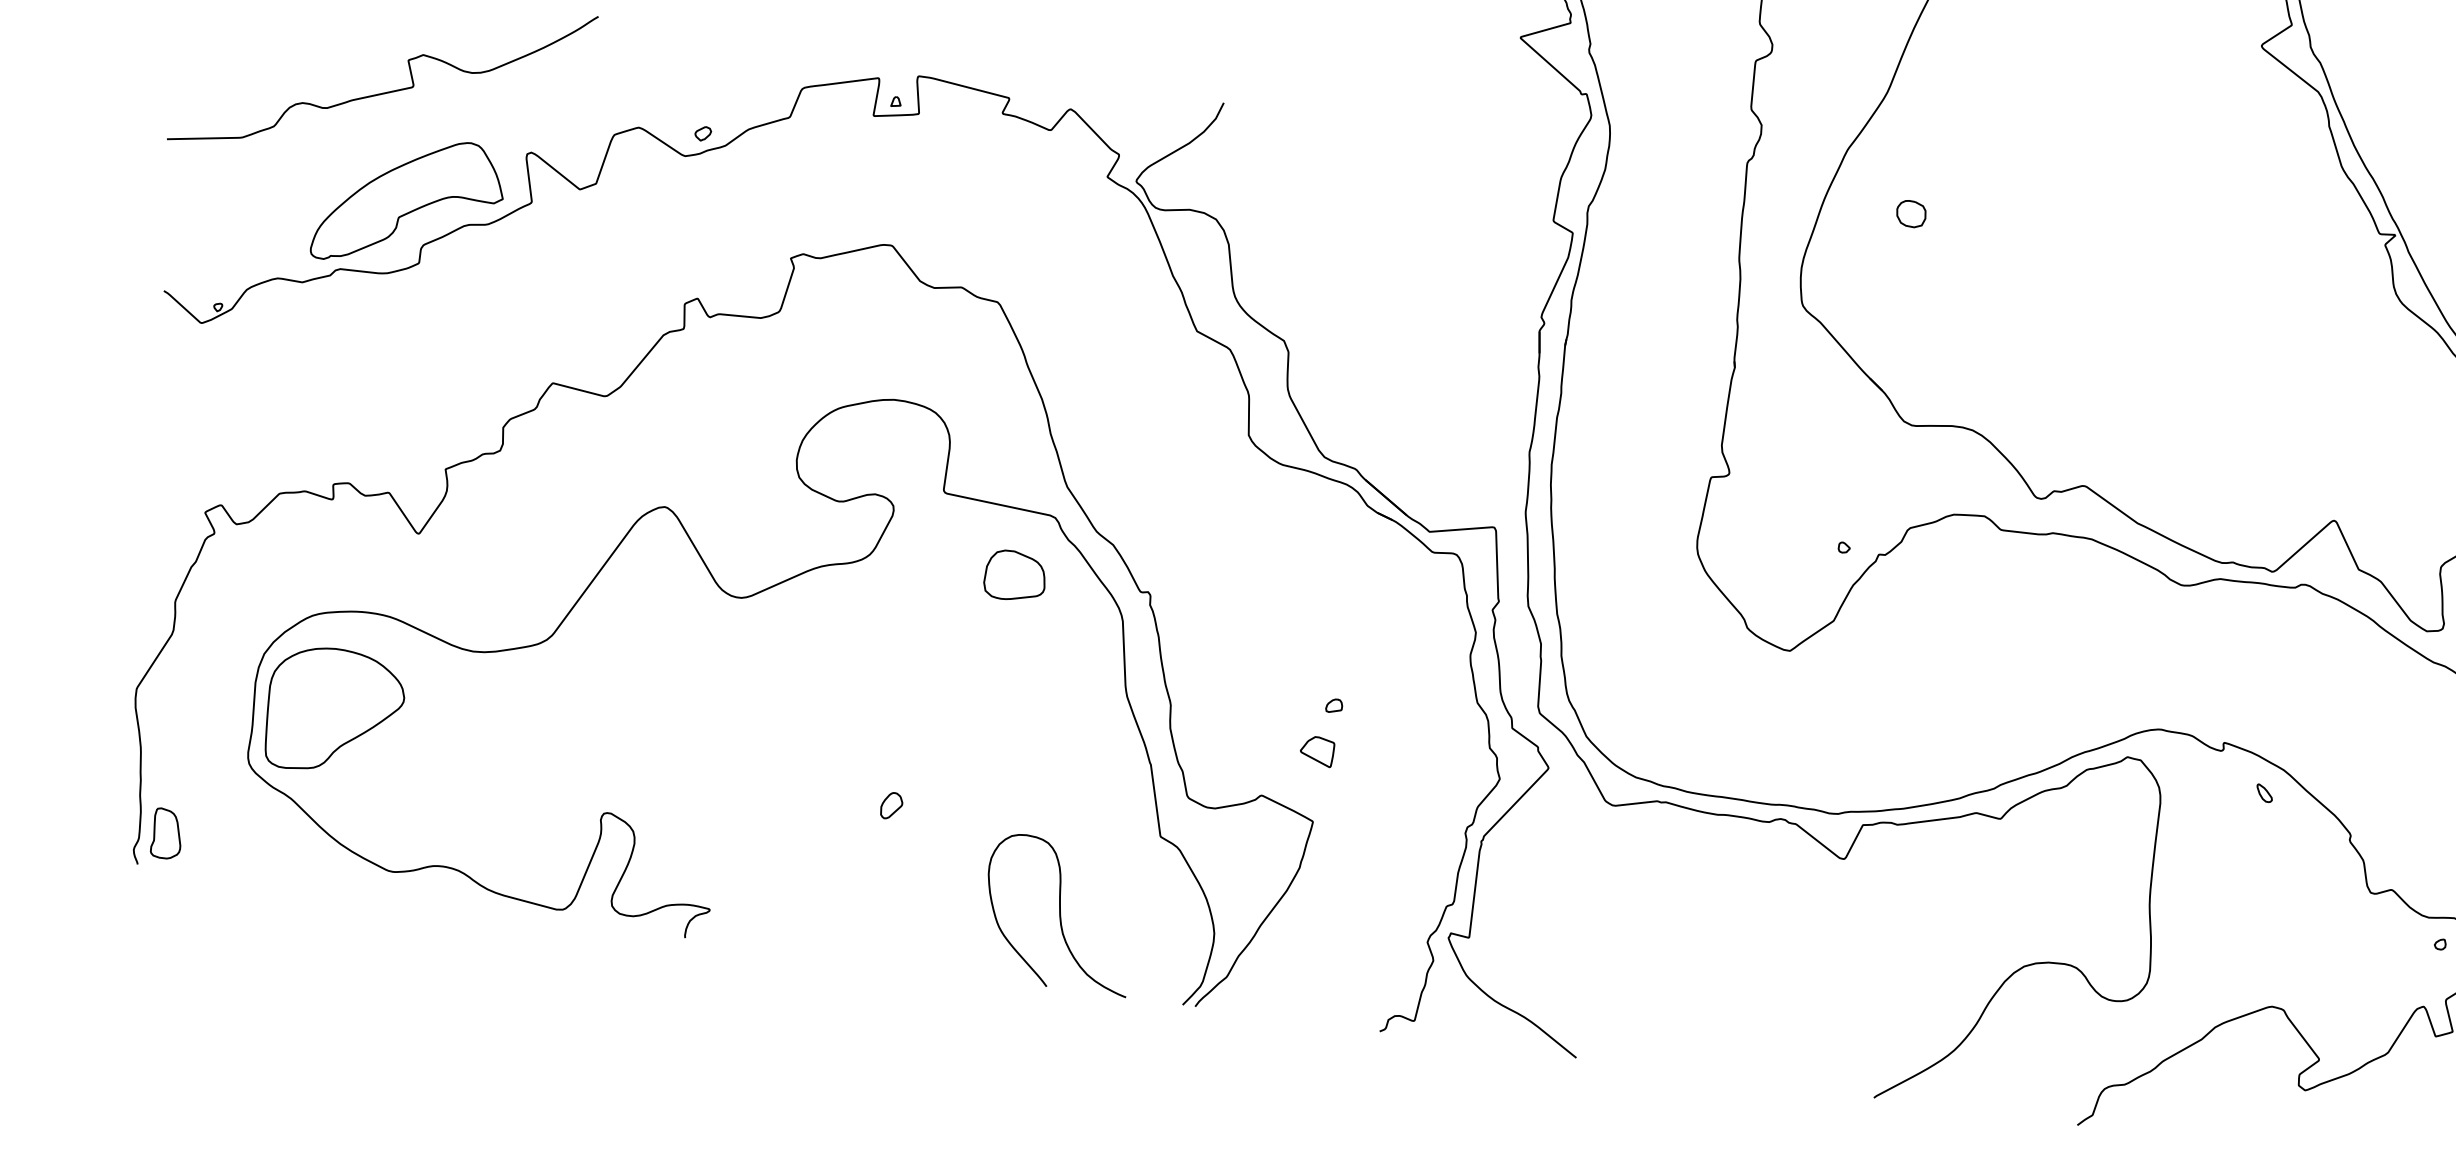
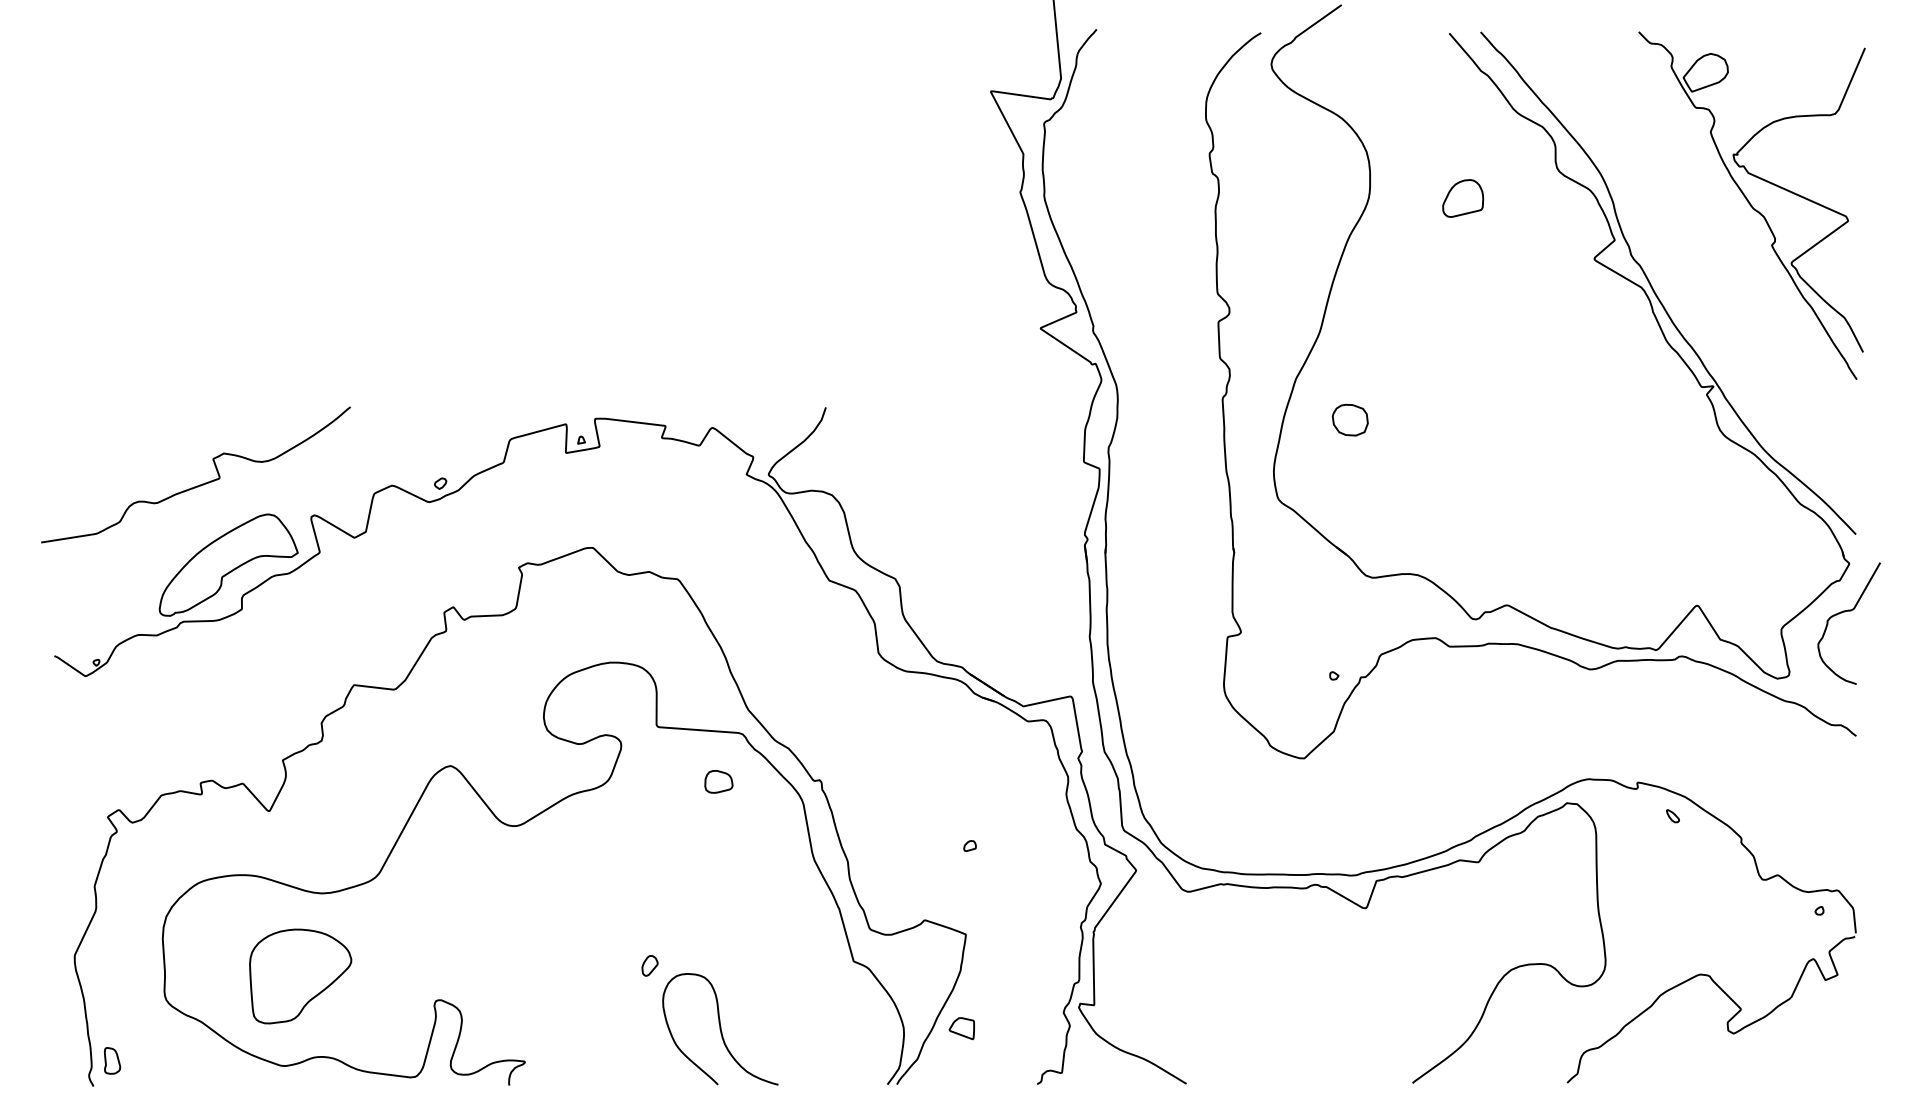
part: (1910, 213) -> (1349, 419), size x1.6
part: (1015, 575) -> (718, 781), size x0.6
part: (334, 711) -> (300, 976), moved
part: (1316, 751) -> (961, 1028), moved
part: (167, 833) -> (112, 1060), size x0.7
curve: (1059, 914) -> (720, 1029), moved

